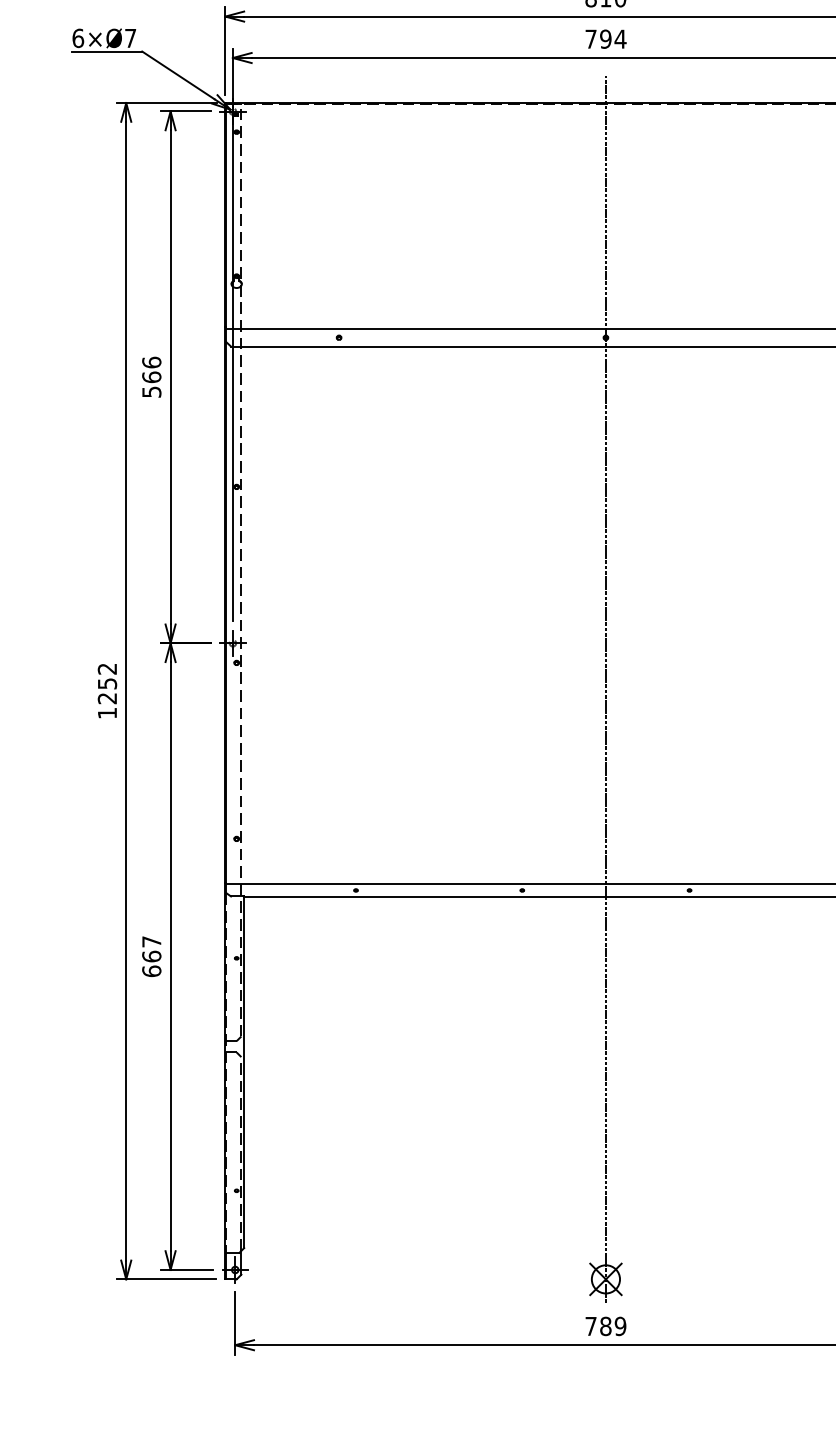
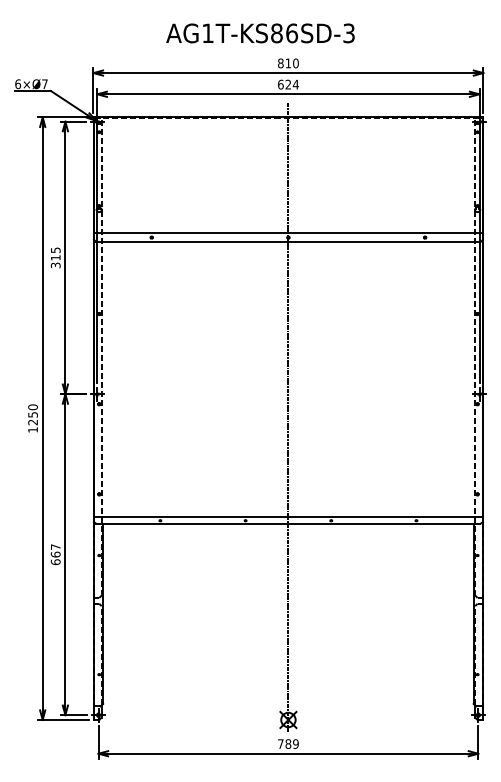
text: (598, 38) -> (284, 84), 794 -> 624
text: (151, 376) -> (55, 257), 566 -> 315
text: (106, 669) -> (32, 407), 1252 -> 1250

